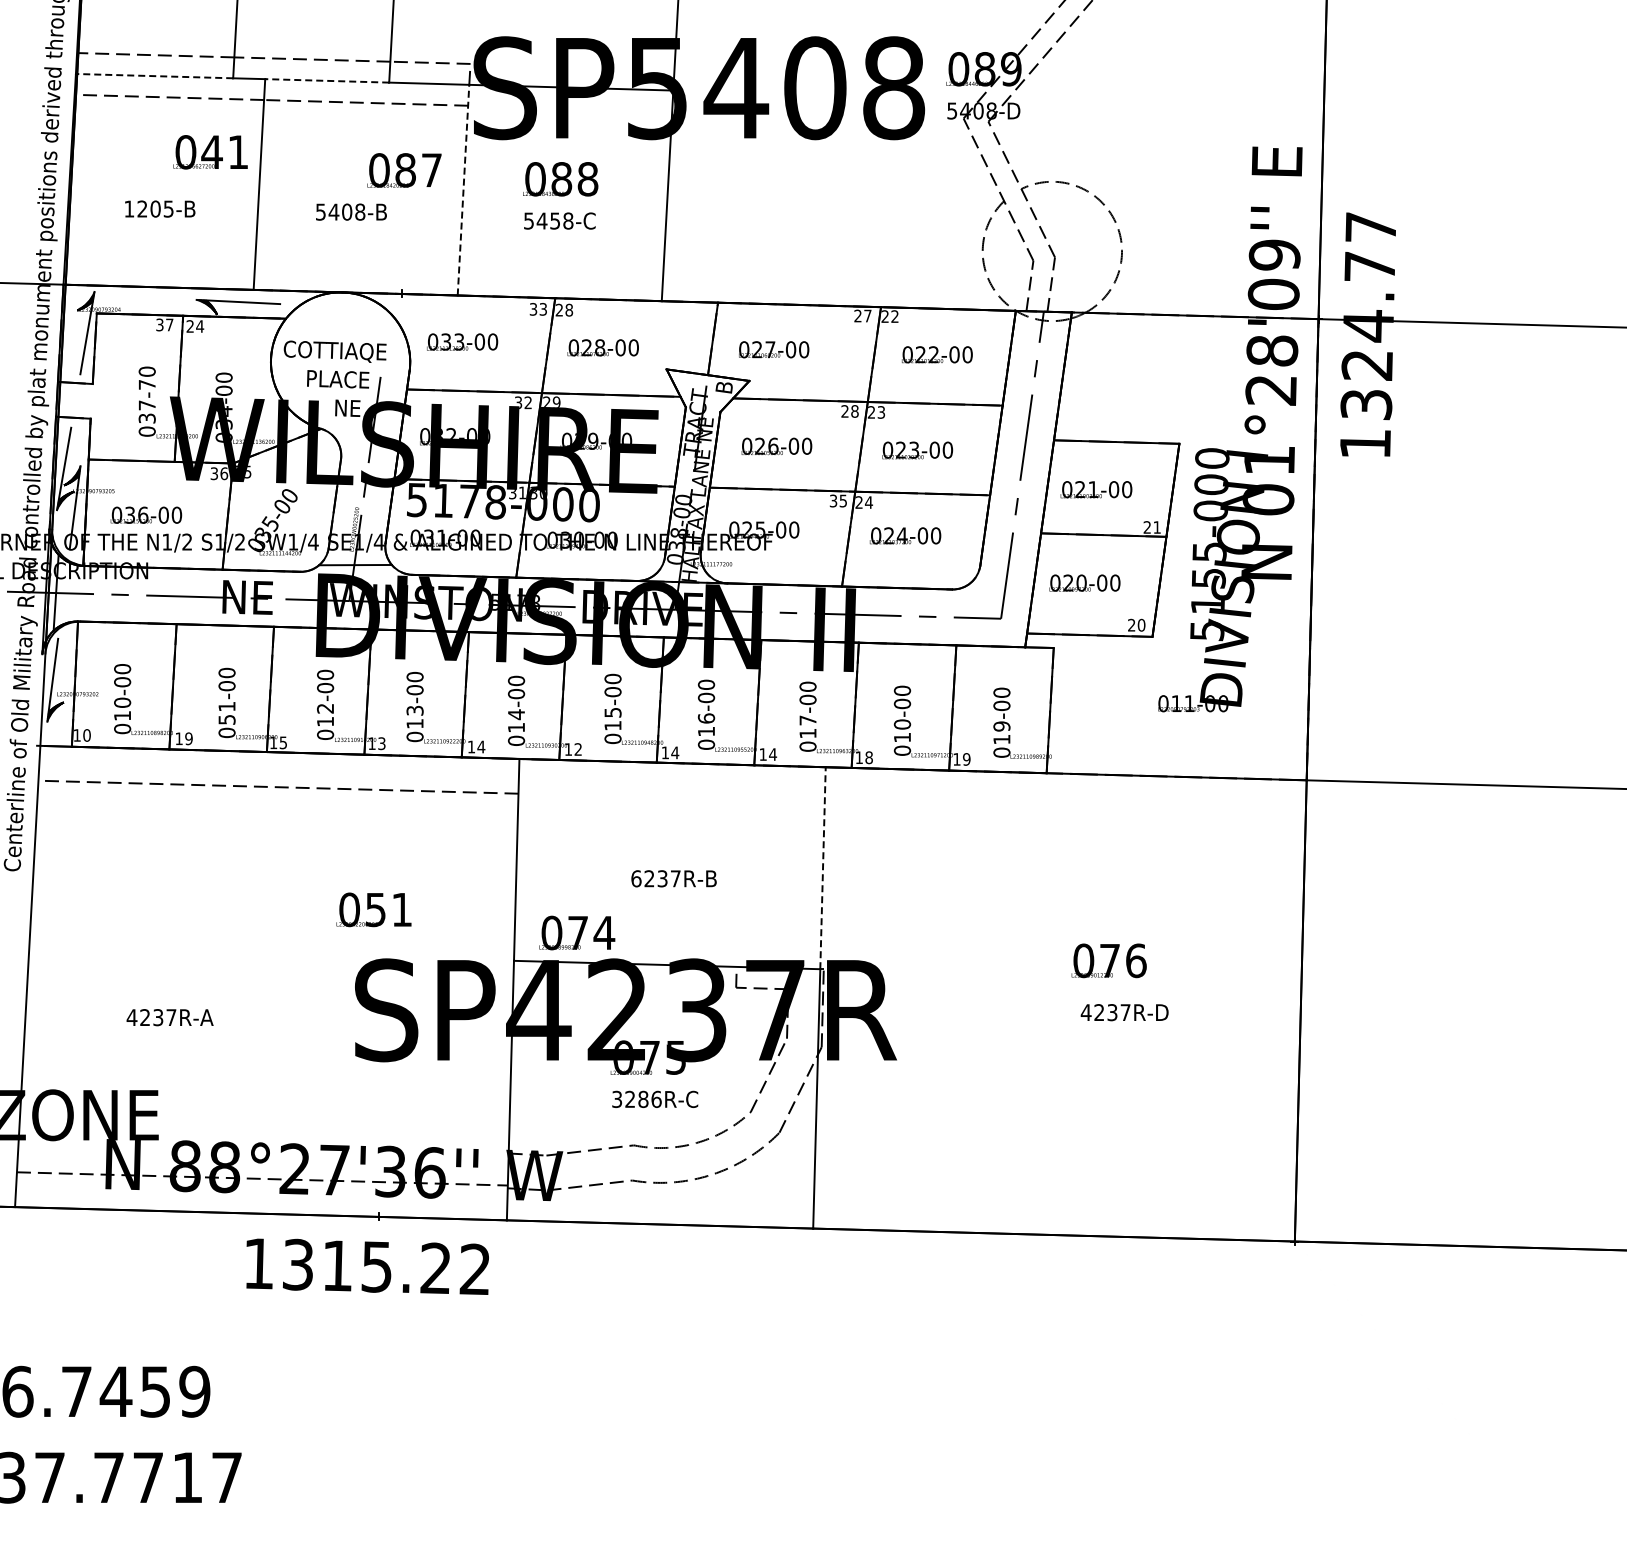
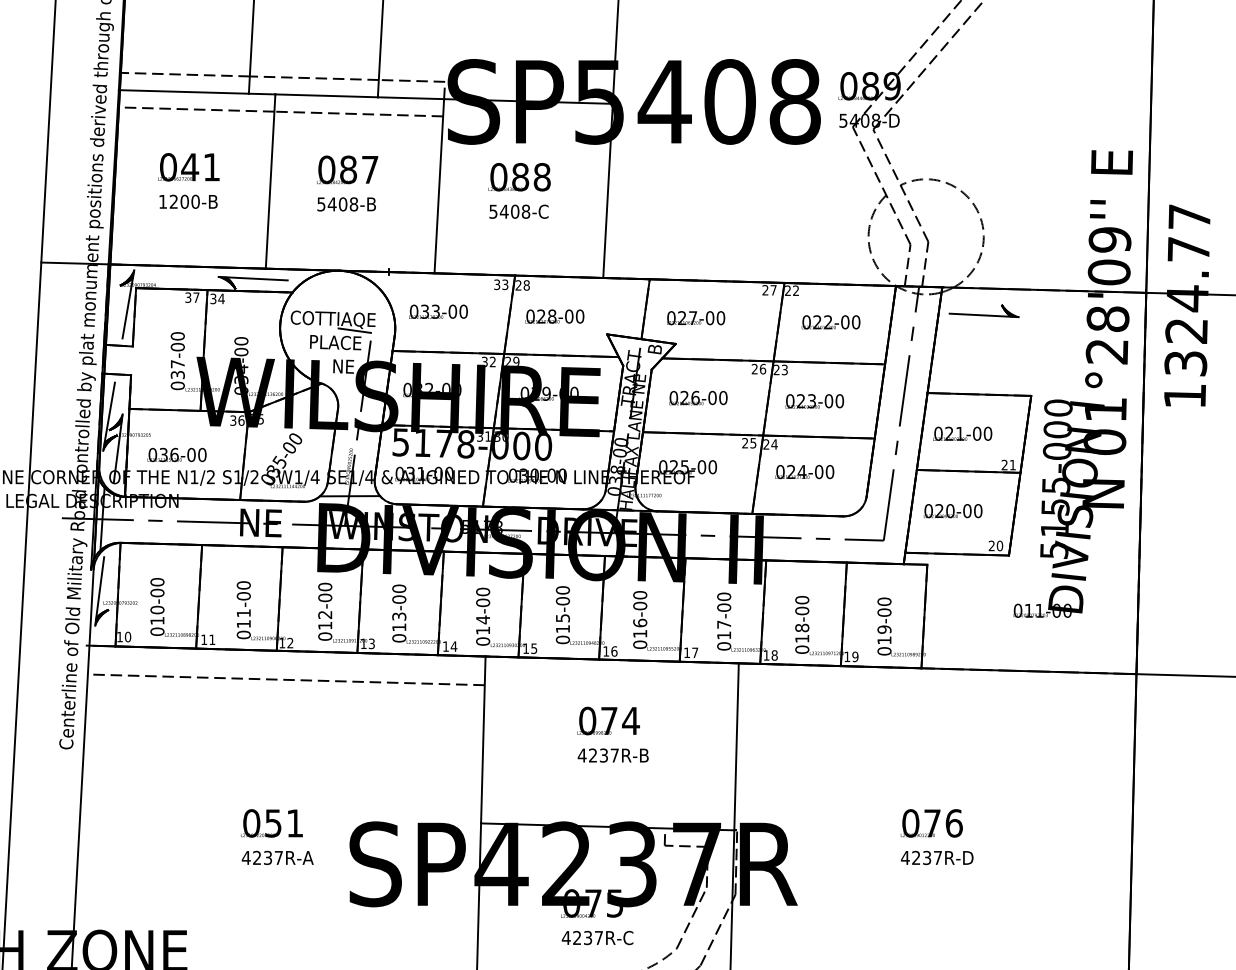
line: (154, 76) -> (183, 92), dashed -> solid
line: (326, 80) -> (326, 95), dashed -> solid
text: (210, 152) -> (188, 167), moved
text: (404, 170) -> (347, 169), moved
line: (463, 189) -> (439, 185), dashed -> solid
text: (168, 208) -> (195, 201), 1205-B -> 1200-B
text: (555, 220) -> (515, 211), 5458-C -> 5408-C
text: (189, 326) -> (212, 298), 24 -> 34
part: (1122, 341) -> (984, 311), added
line: (360, 364) -> (354, 330), added
text: (146, 384) -> (177, 346), 037-70 -> 037-00
text: (854, 411) -> (762, 369), 28 -> 26
text: (833, 501) -> (745, 443), 35 -> 25
text: (226, 719) -> (243, 623), 051-00 -> 011-00
text: (902, 724) -> (802, 628), 010-00 -> 018-00
text: (188, 738) -> (211, 639), 19 -> 11
text: (282, 742) -> (289, 642), 15 -> 12
text: (577, 749) -> (533, 648), 12 -> 15
text: (675, 752) -> (614, 651), 14 -> 16
text: (773, 754) -> (695, 652), 14 -> 17
line: (823, 867) -> (736, 746), dashed -> solid
text: (636, 878) -> (582, 755), 6237R-B -> 4237R-B
text: (373, 909) -> (271, 823), moved
text: (577, 932) -> (608, 720), moved
text: (1108, 960) -> (931, 823), moved
text: (1124, 1012) -> (937, 857), moved
text: (169, 1017) -> (277, 857), moved
text: (636, 1099) -> (582, 938), 3286R-C -> 4237R-C

